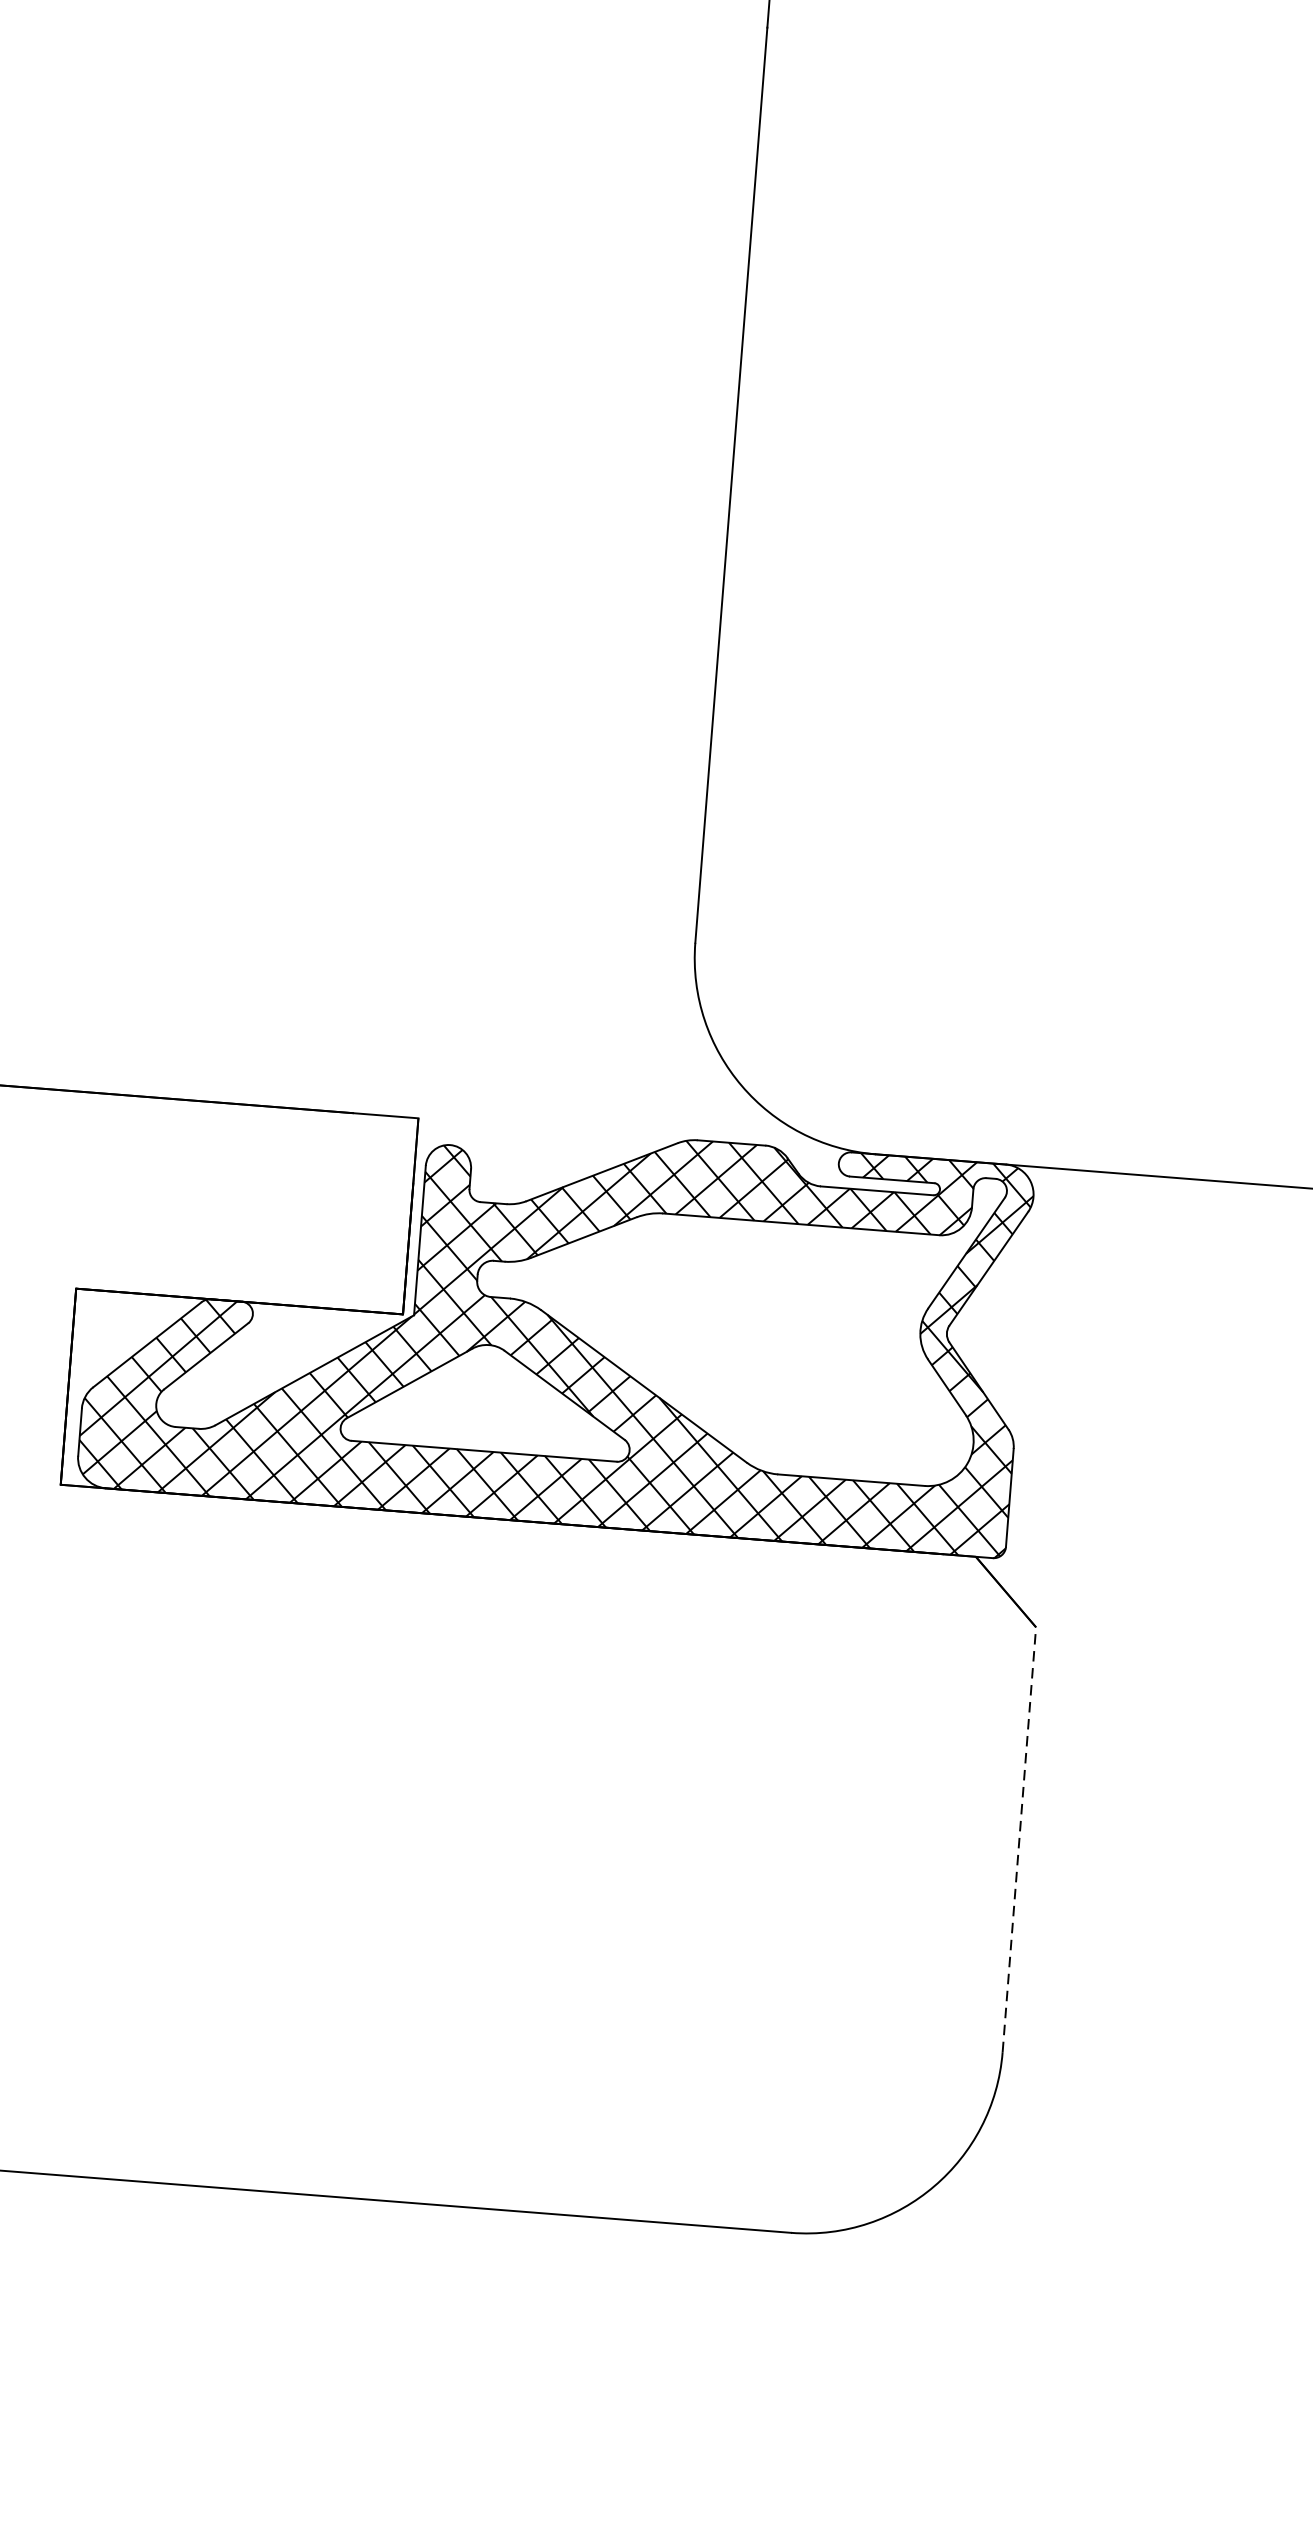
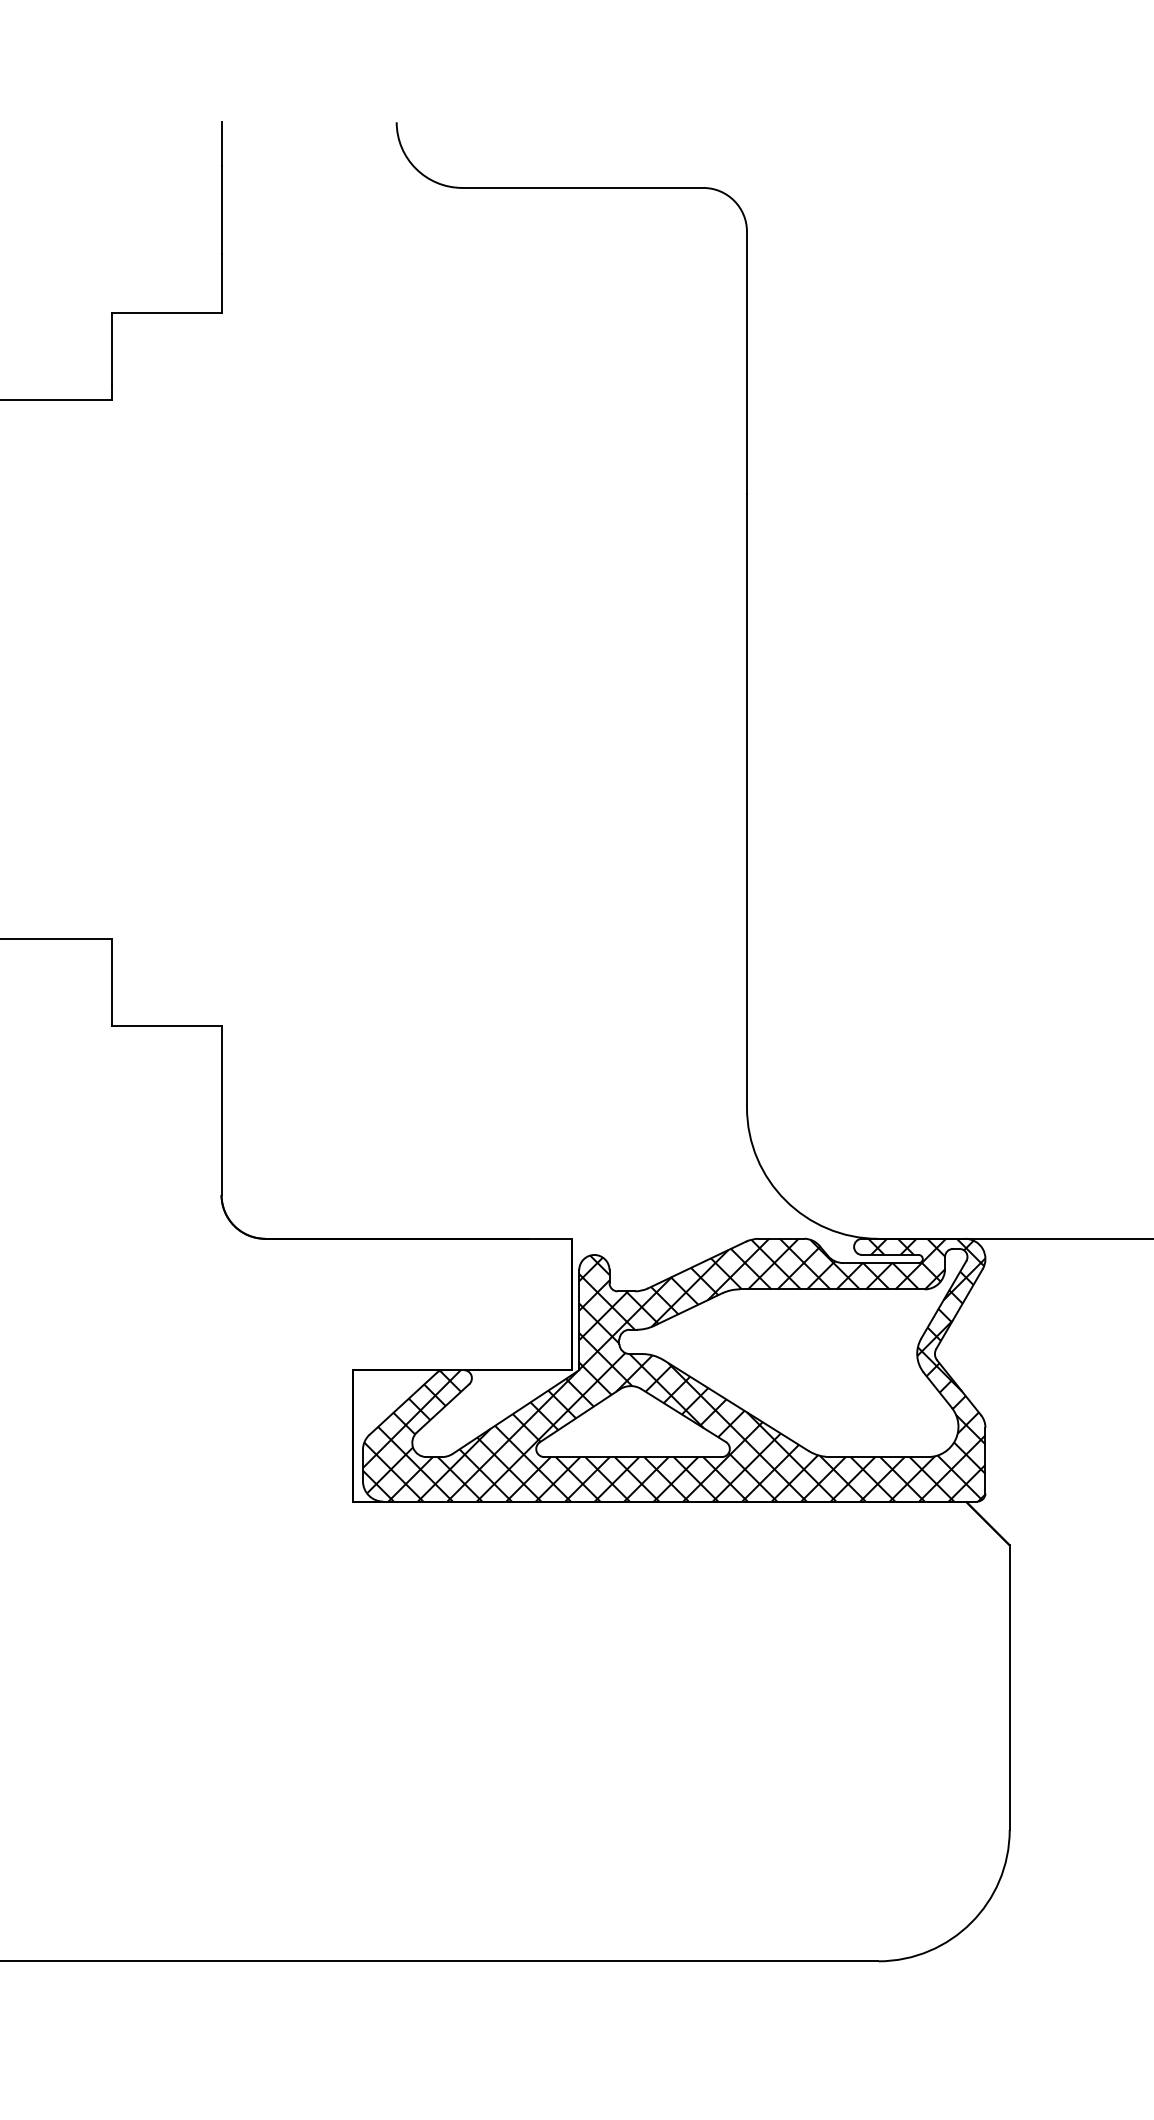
line: (1019, 1839) -> (1009, 1687), dashed -> solid

